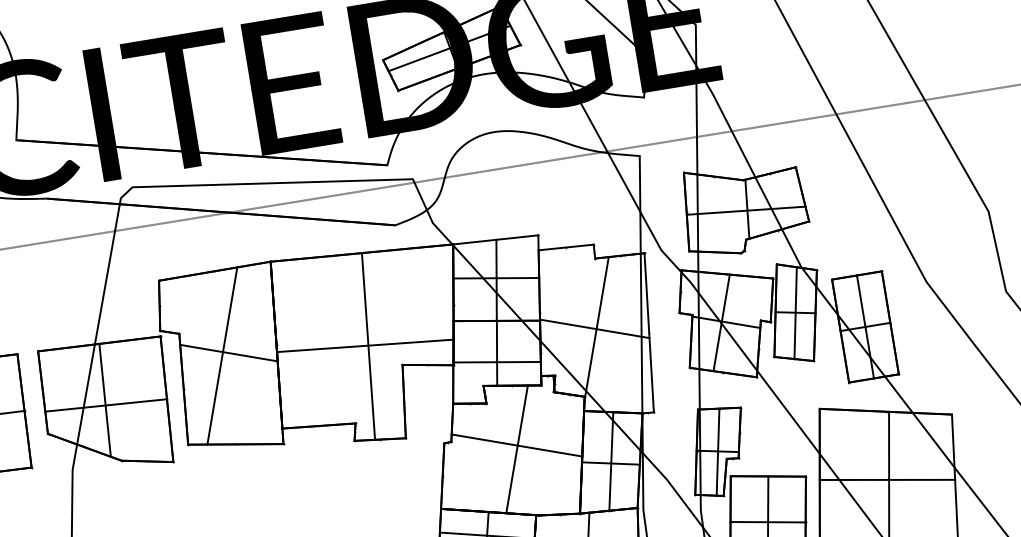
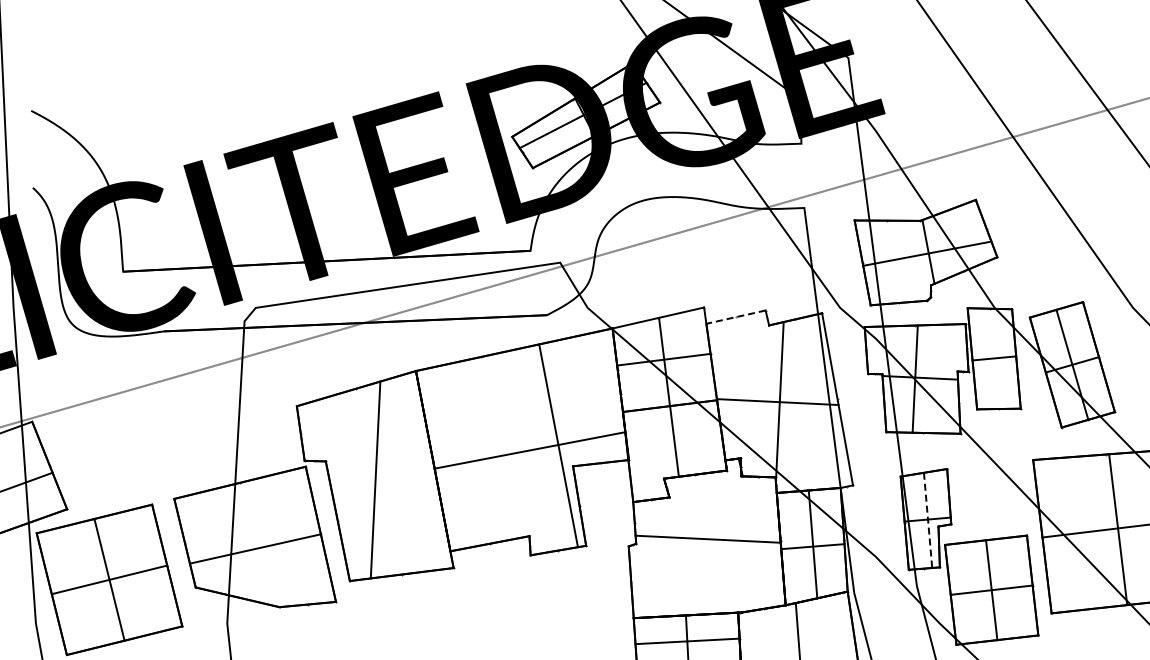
line: (565, 247) -> (735, 317), solid -> dashed
line: (795, 312) -> (994, 358), removed
line: (368, 346) -> (558, 445), moved
line: (229, 352) -> (382, 475), removed
line: (496, 362) -> (675, 451), removed
line: (105, 400) -> (253, 543), removed
line: (516, 449) -> (708, 543), removed
line: (718, 452) -> (928, 520), solid -> dashed

